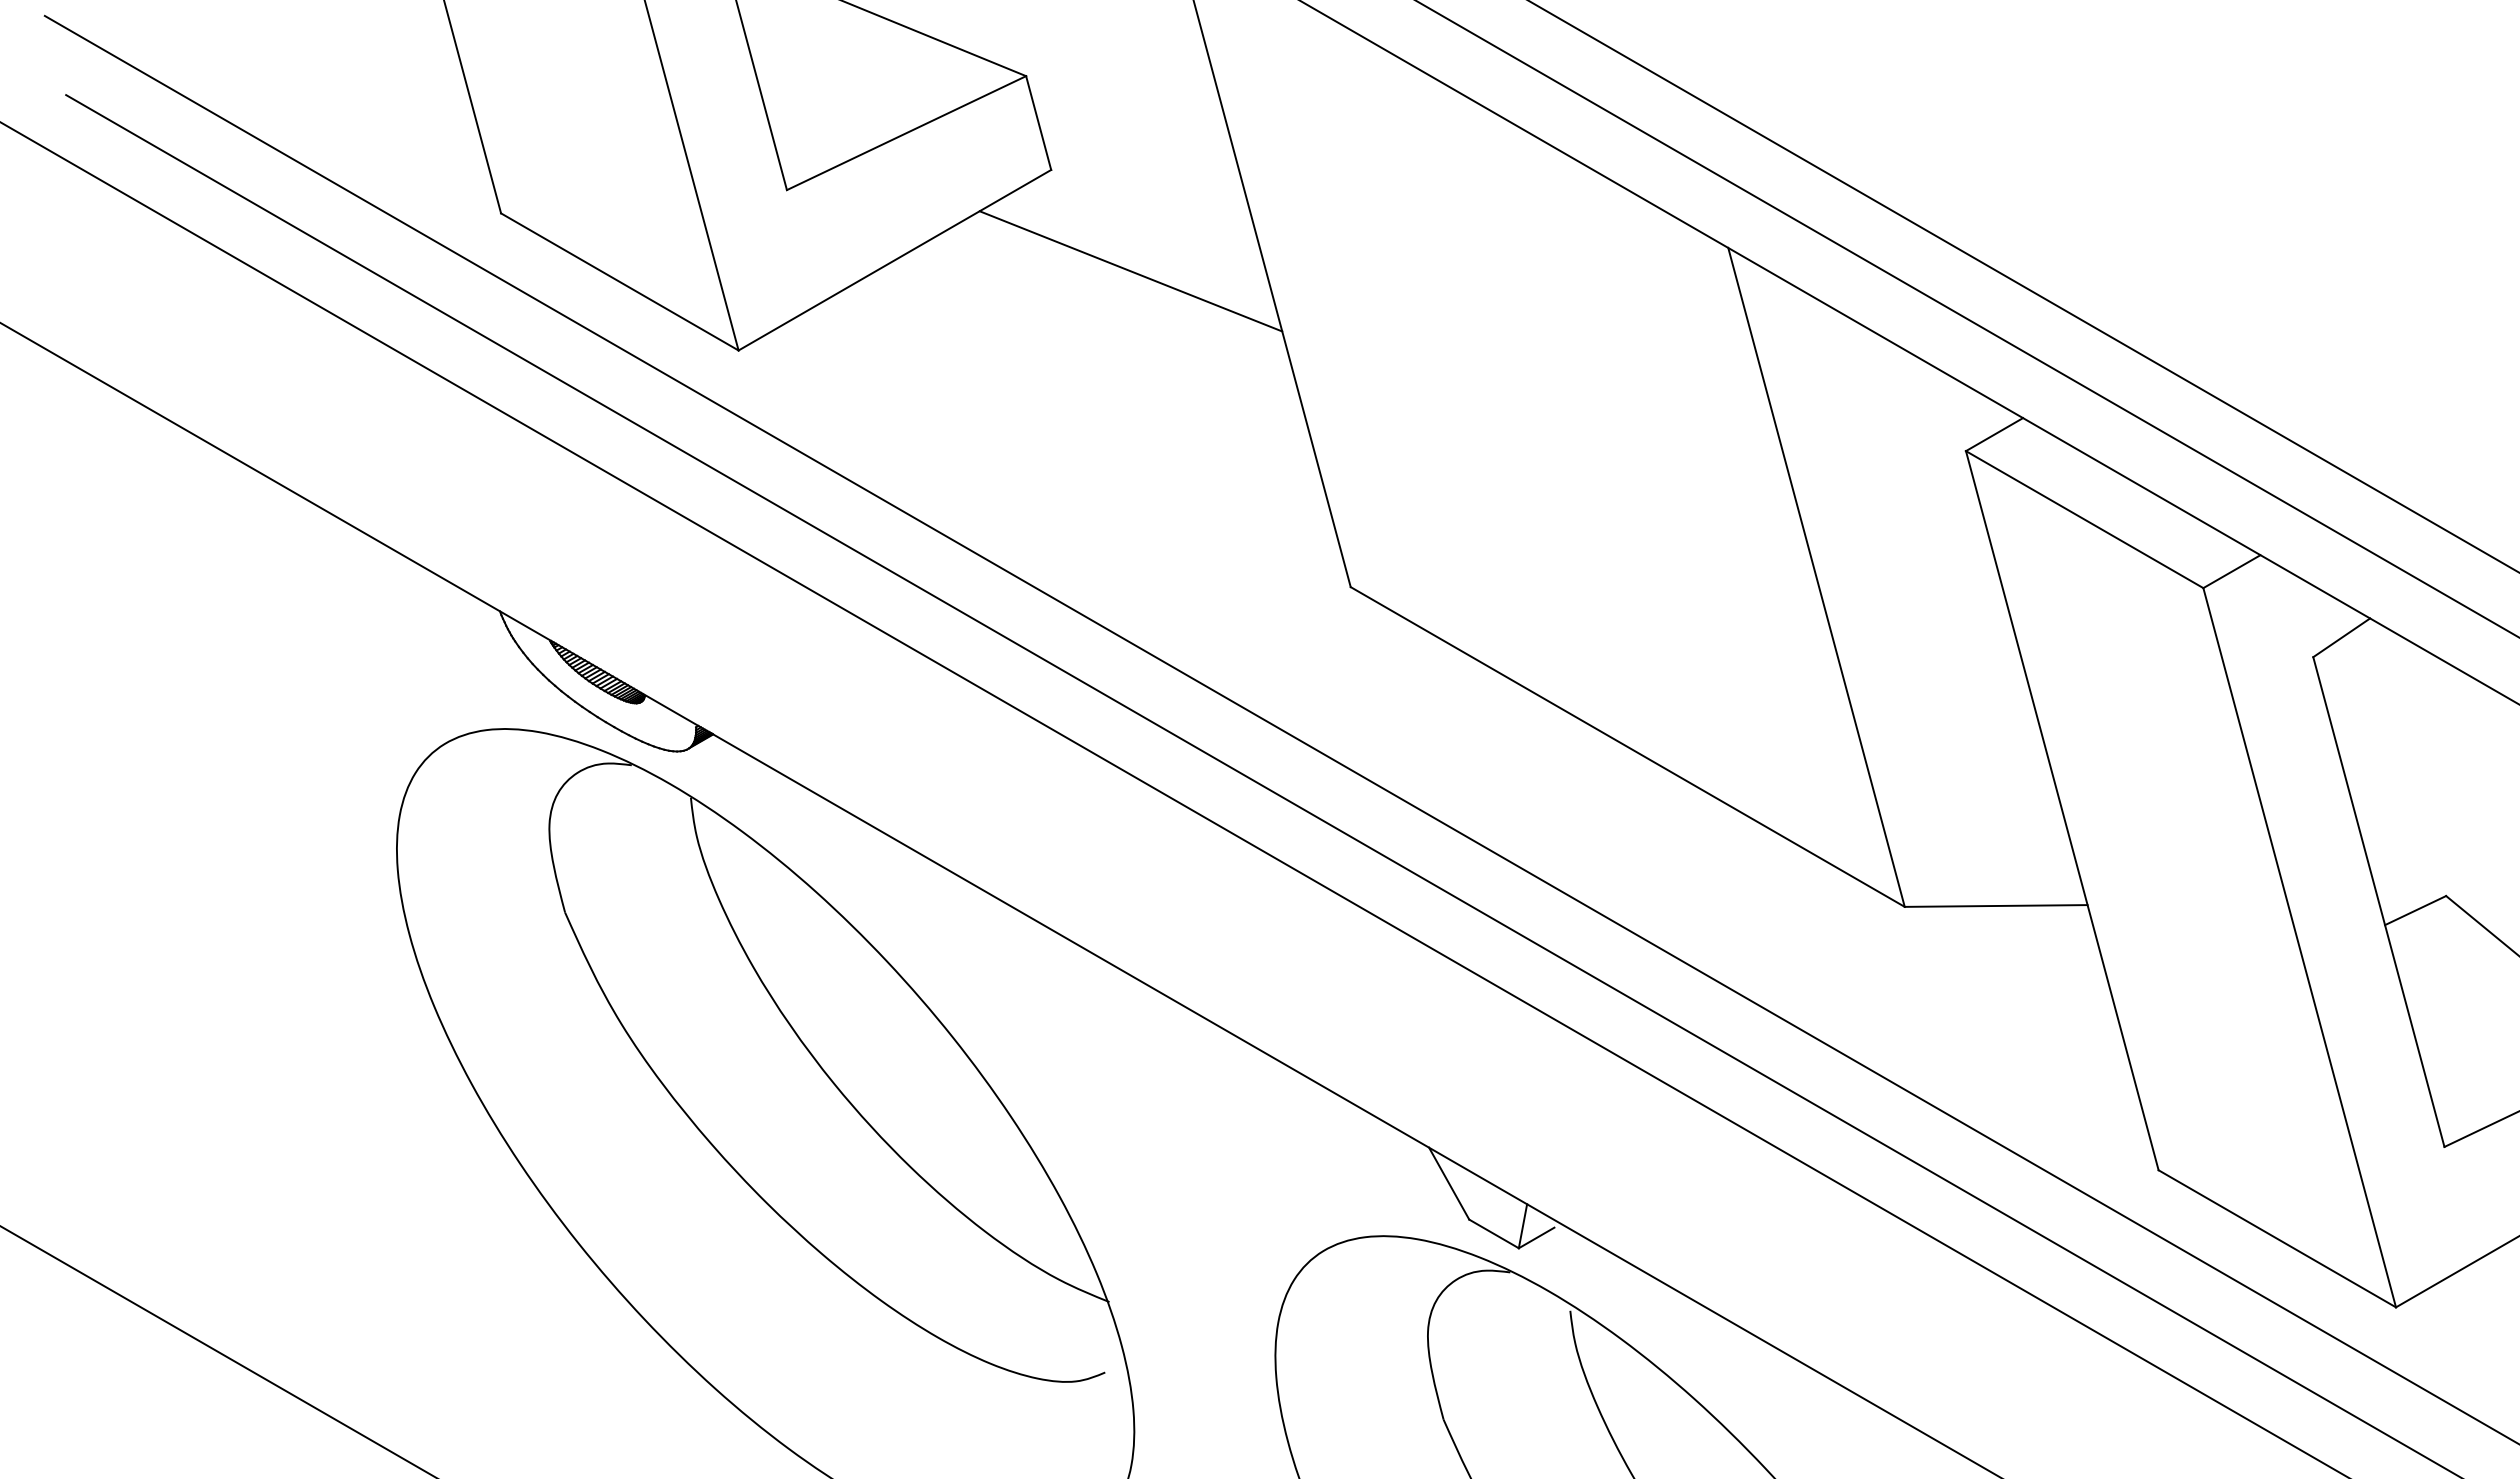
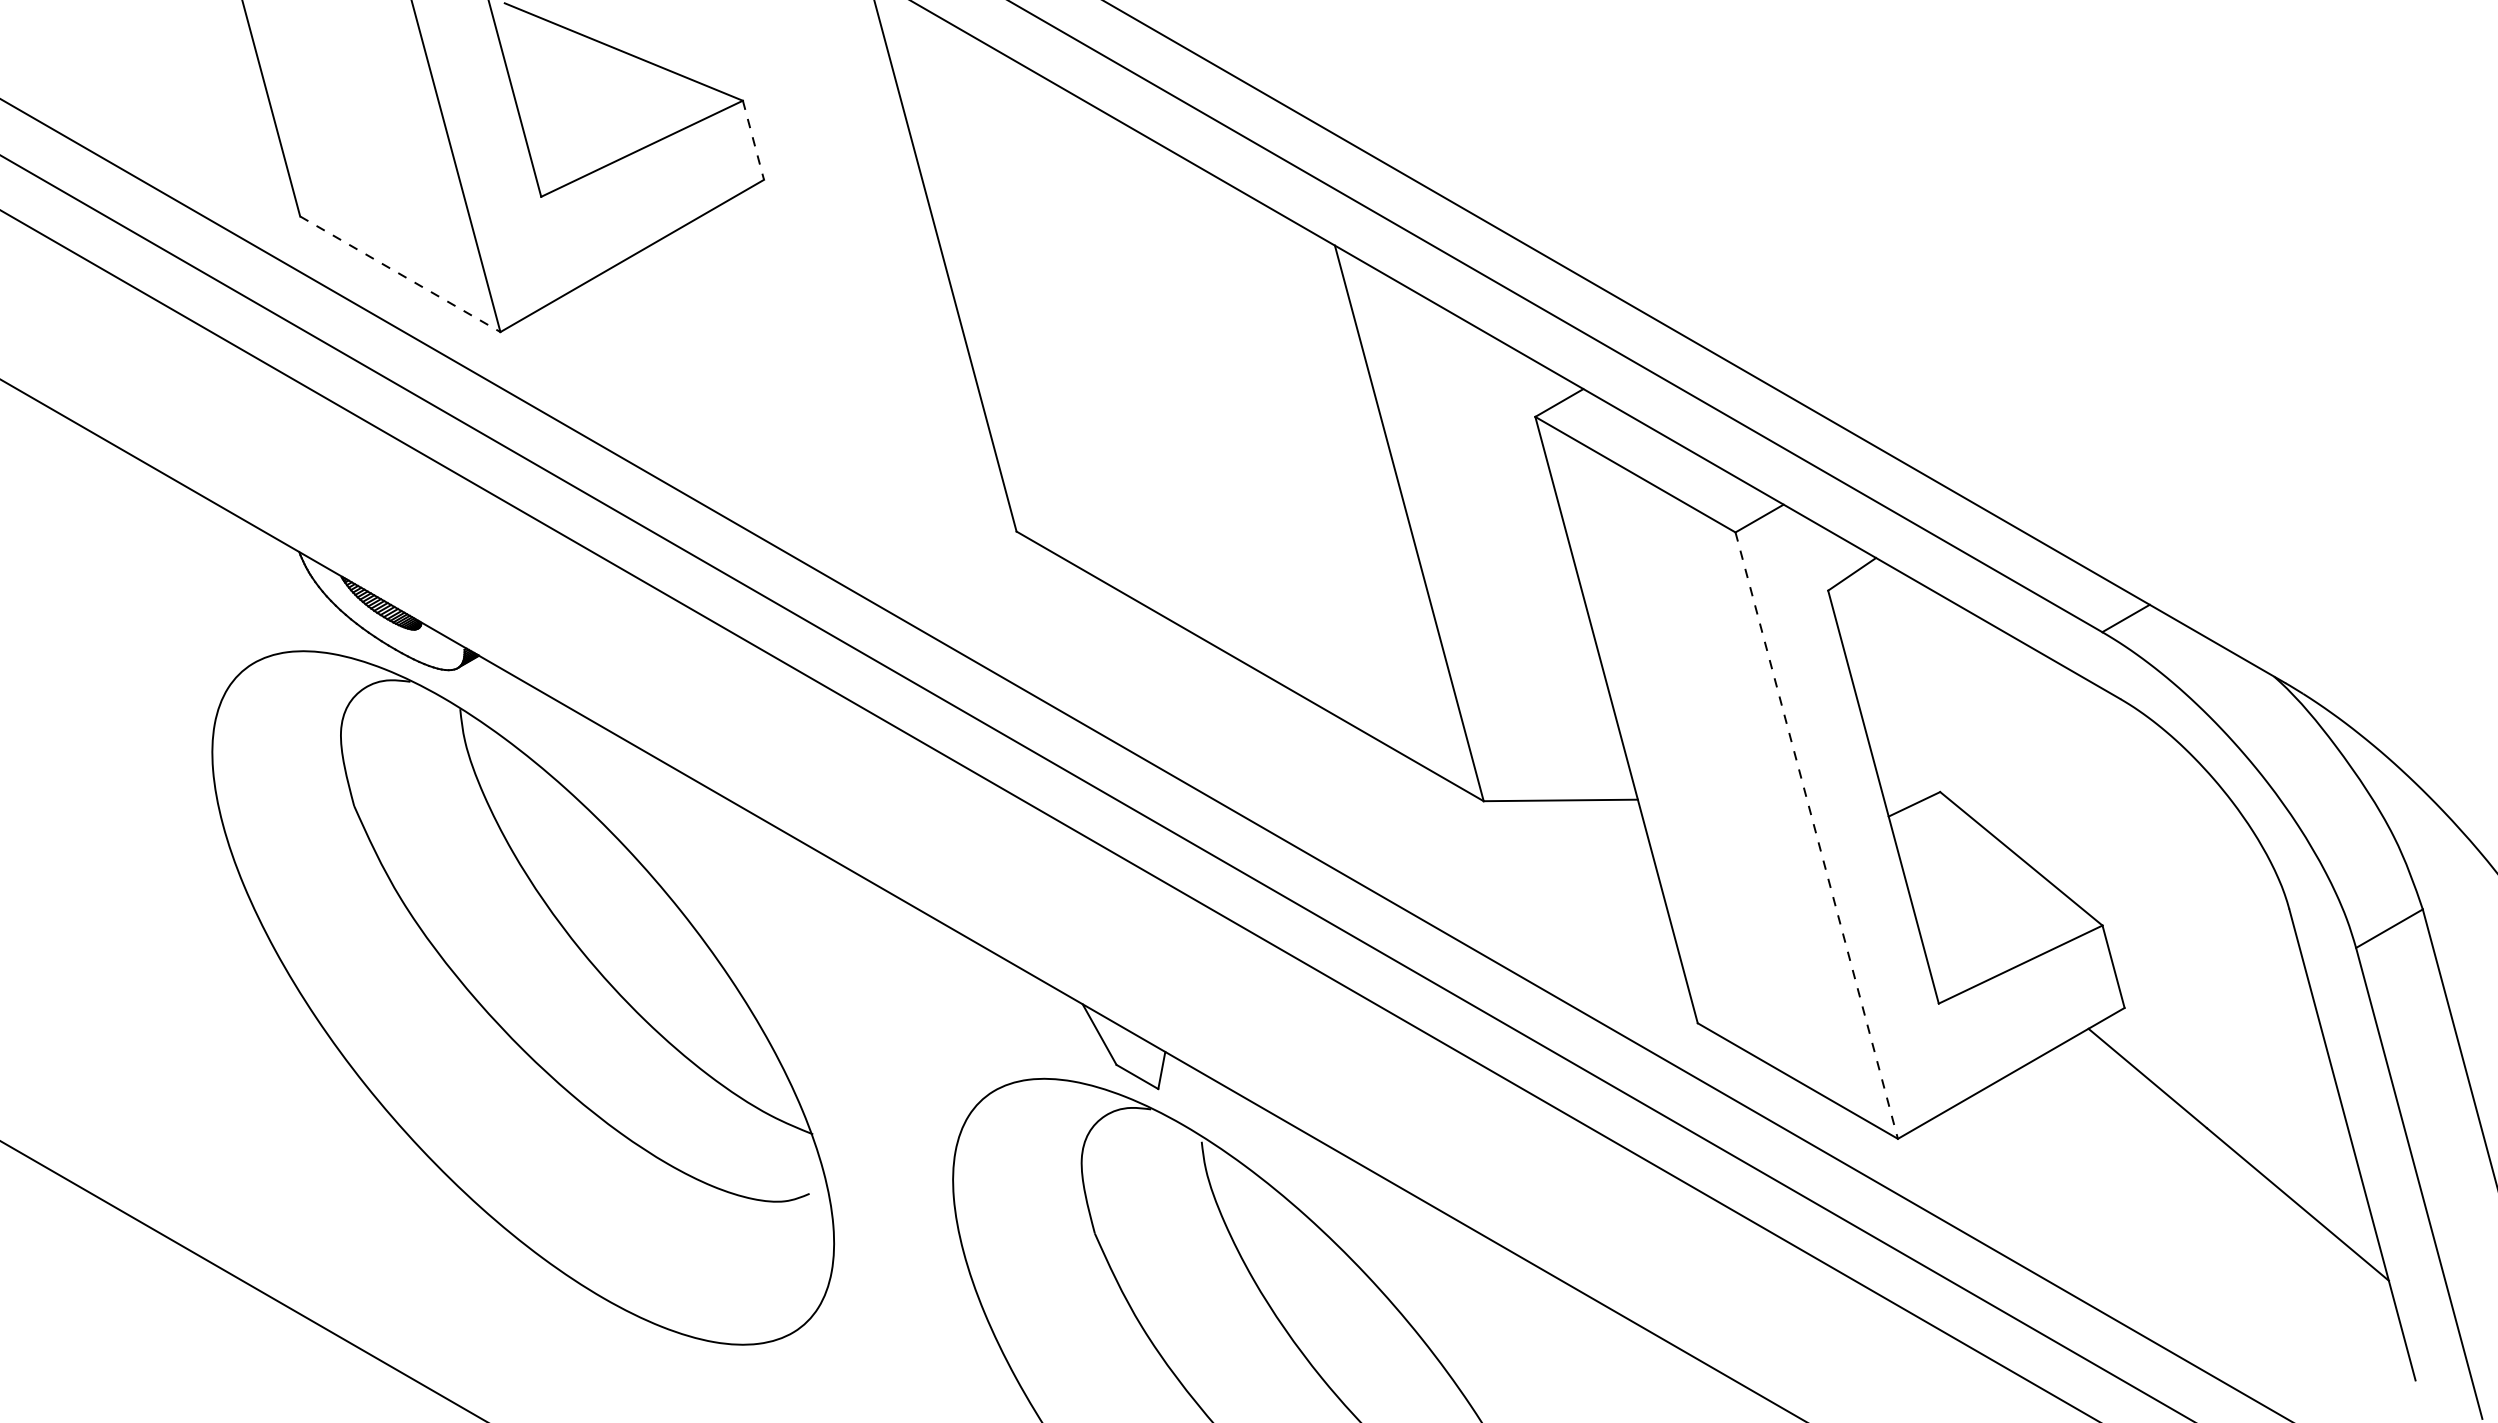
line: (1038, 123) -> (753, 140), solid -> dashed
line: (1130, 271) -> (830, 265), removed
line: (620, 282) -> (400, 274), solid -> dashed
line: (2299, 947) -> (1816, 835), solid -> dashed
line: (1536, 1238) -> (1173, 1080), removed

